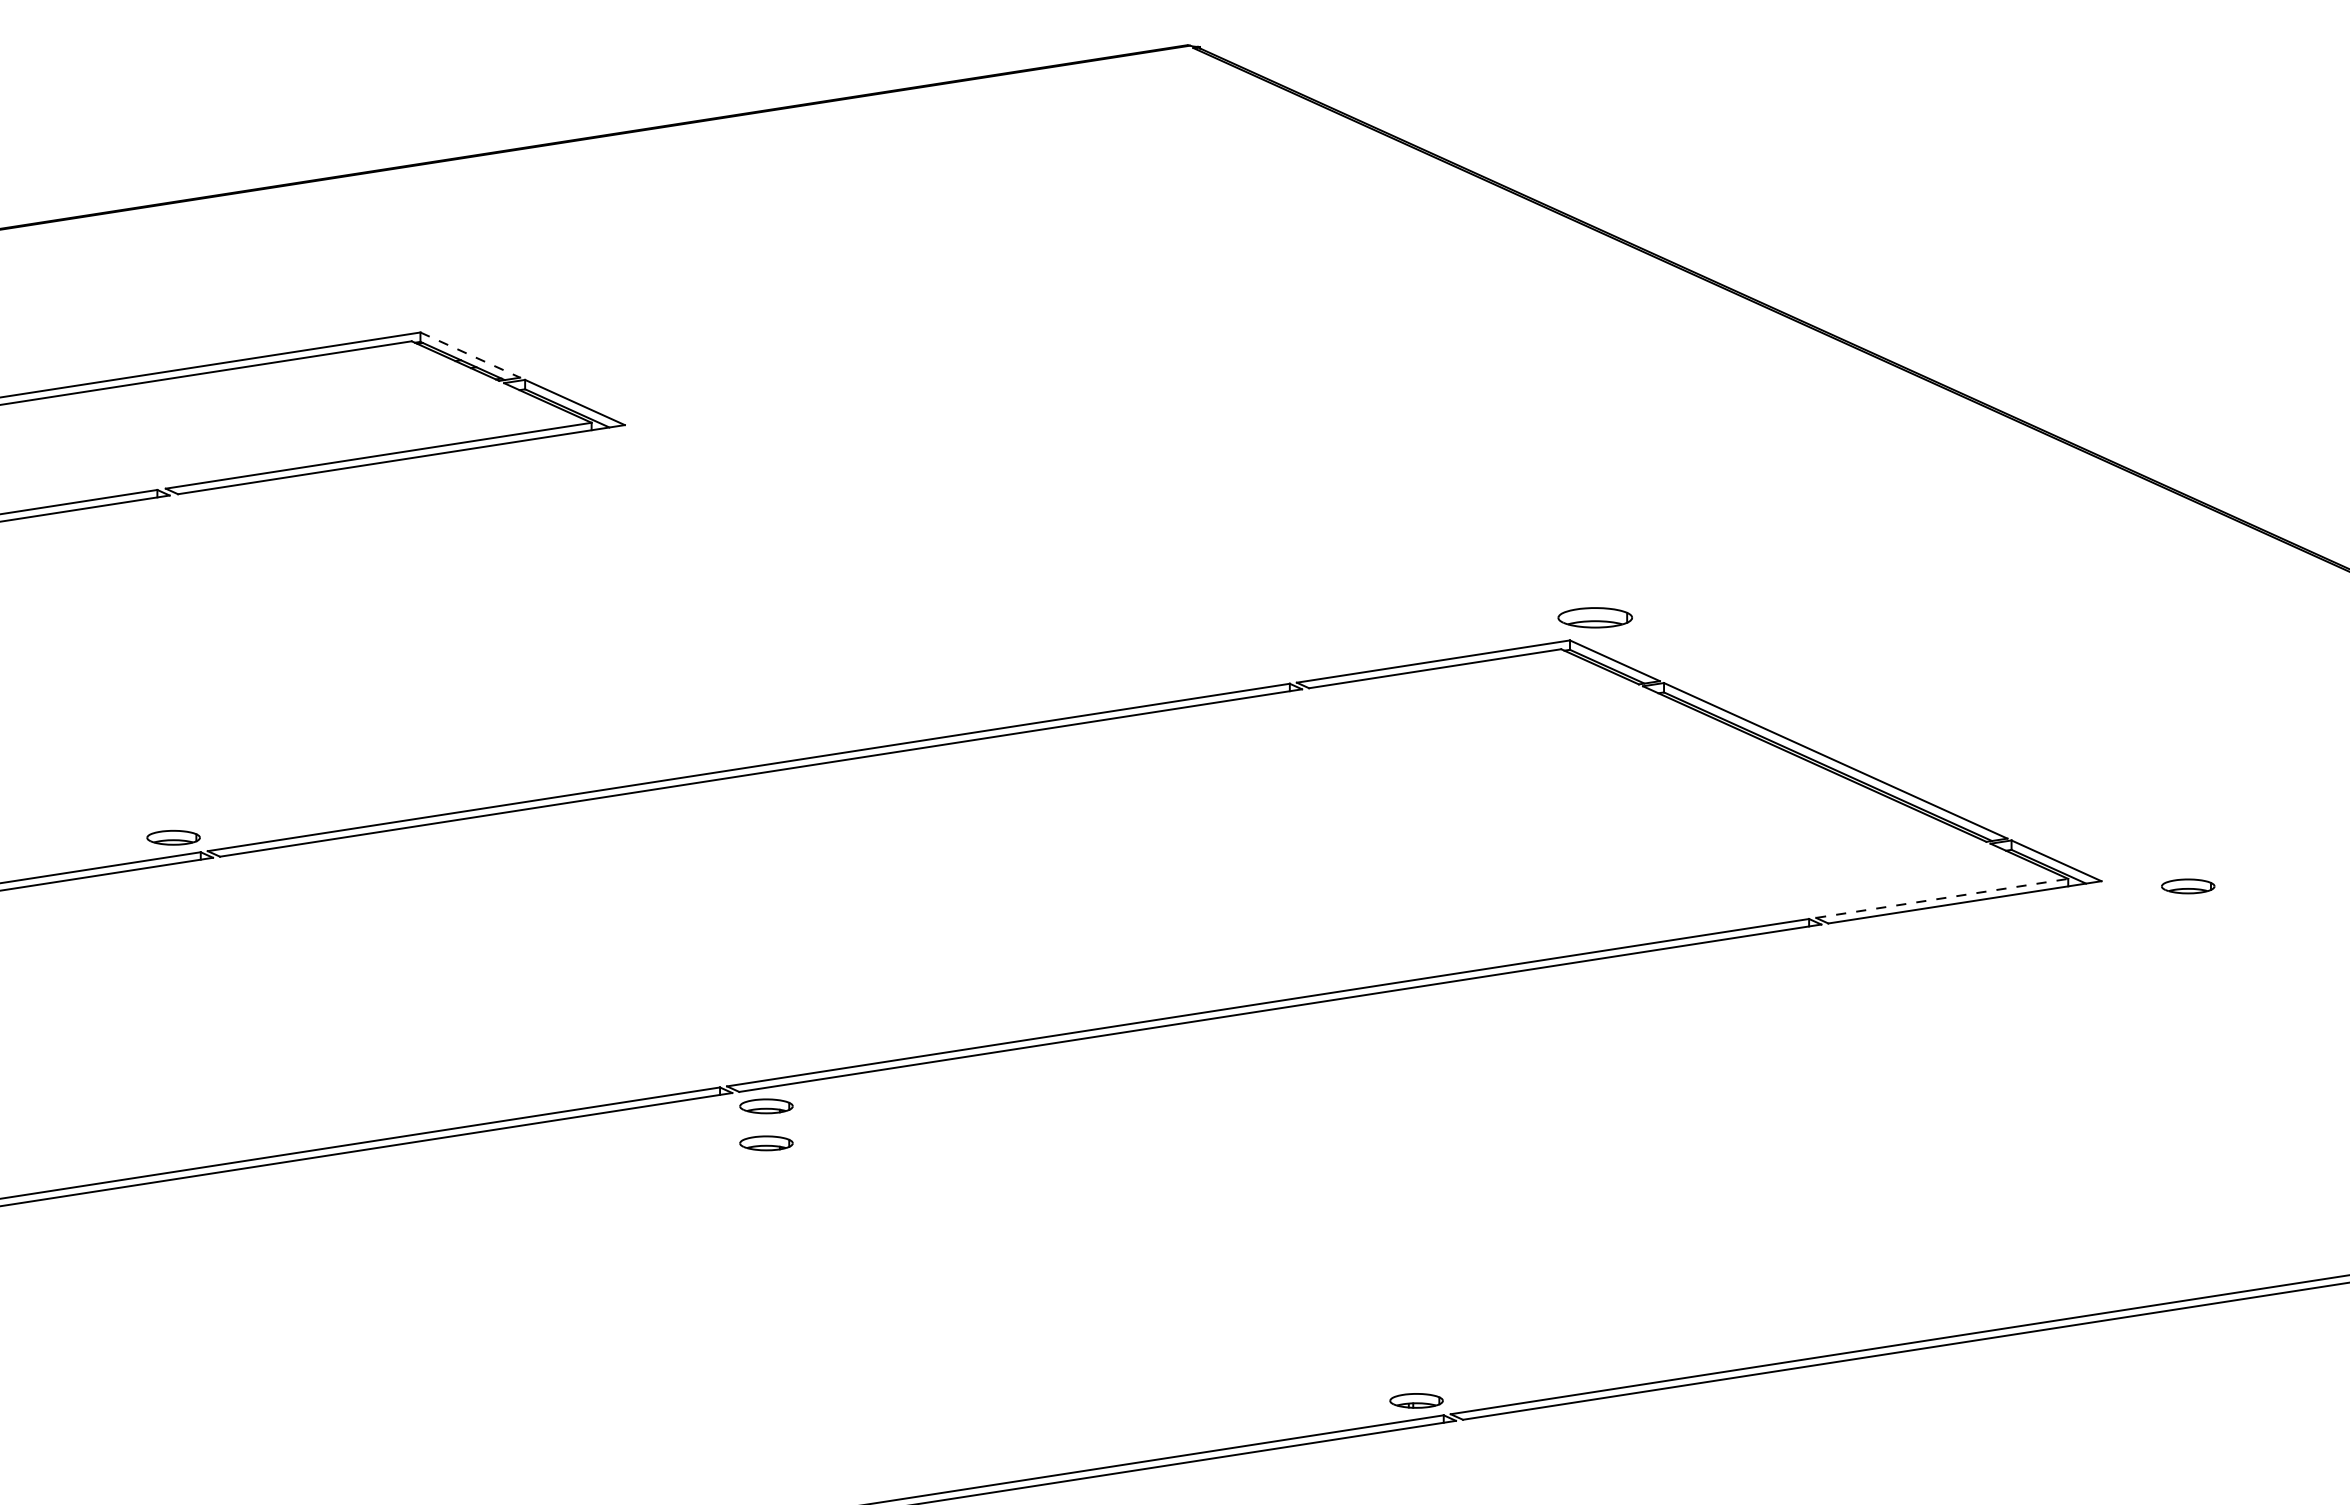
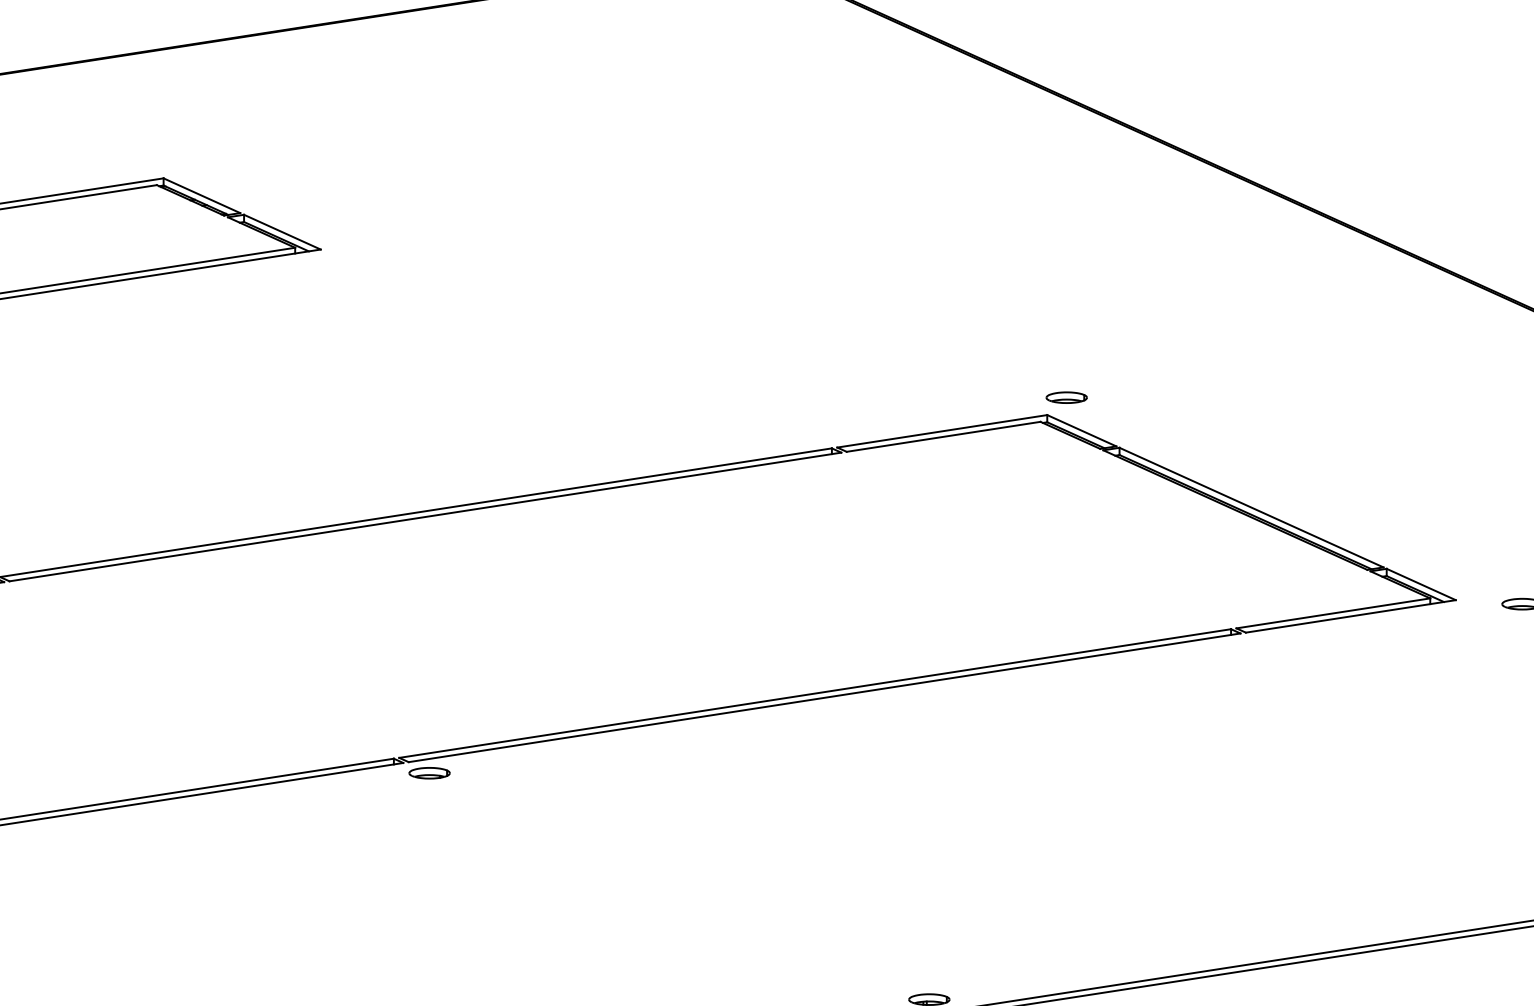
line: (470, 355) -> (202, 196), dashed -> solid
part: (1595, 617) -> (1066, 397), size x0.71
line: (1942, 898) -> (1333, 613), dashed -> solid
part: (766, 1143) -> (429, 801), removed

